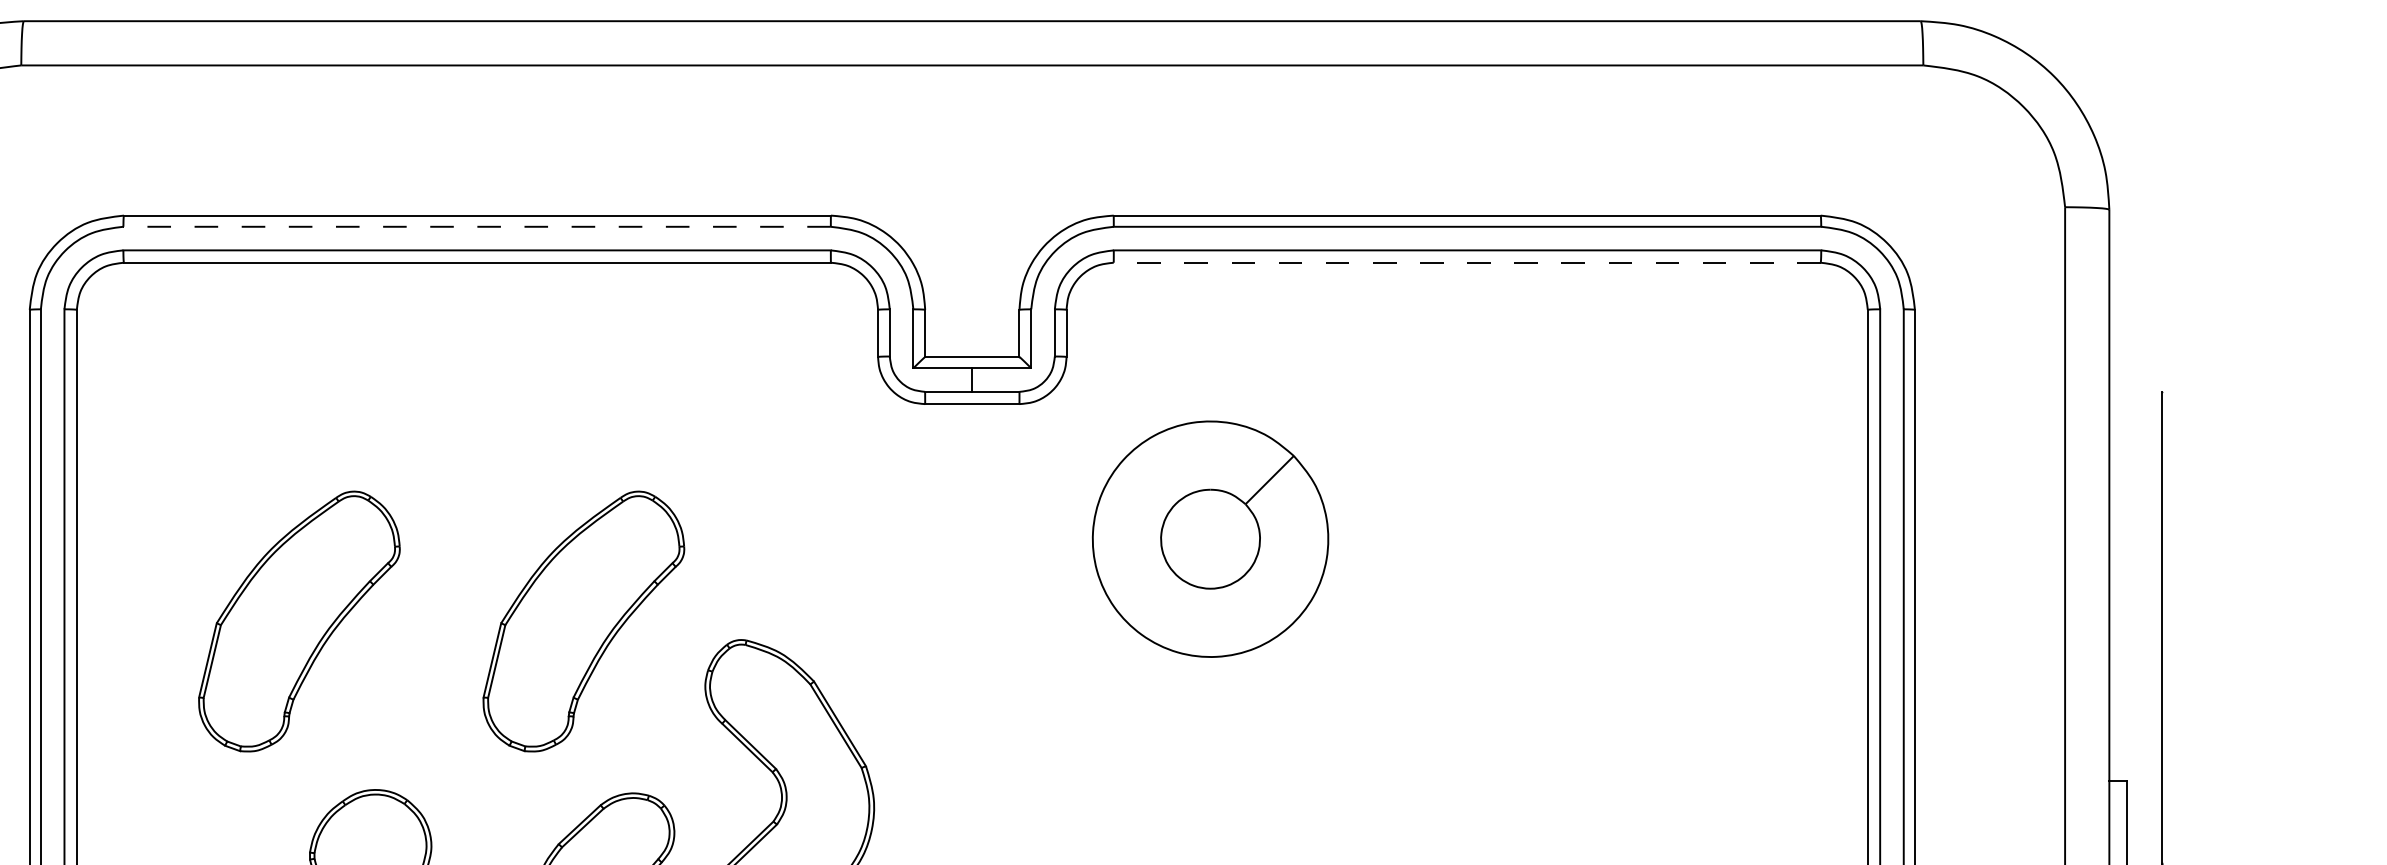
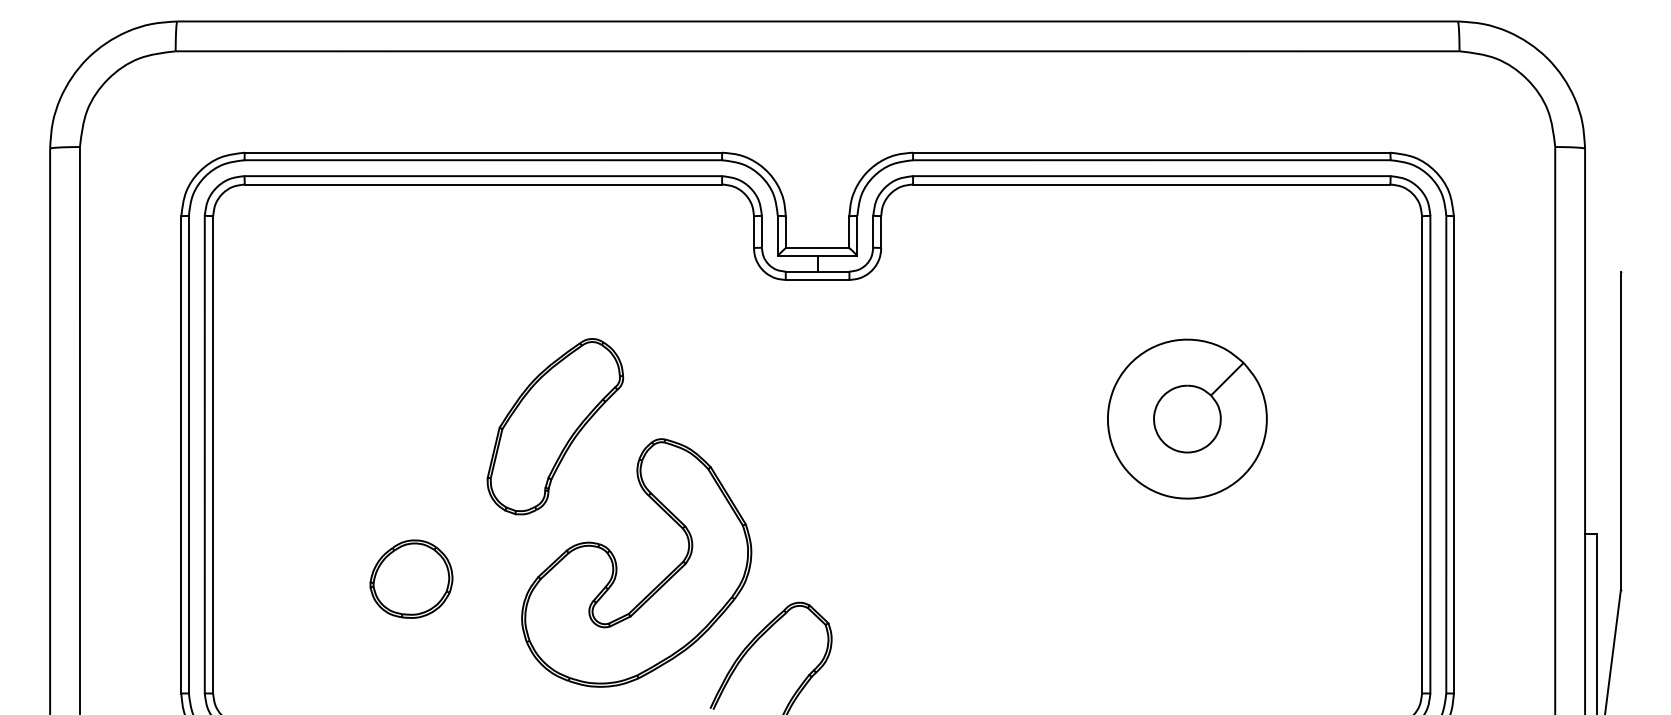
line: (477, 227) -> (483, 160), dashed -> solid
line: (1466, 262) -> (1151, 184), dashed -> solid
part: (1210, 538) -> (1187, 418), moved
part: (299, 621) -> (363, 426), removed

